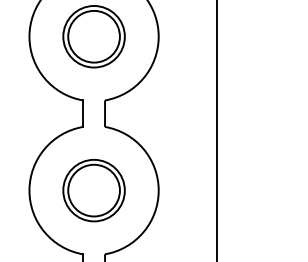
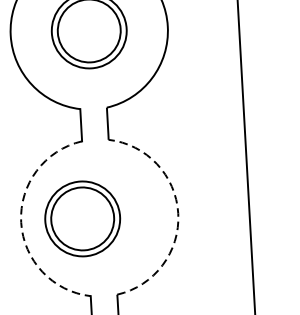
arc: (29, 190) -> (21, 222), solid -> dashed
part: (93, 190) -> (81, 218), moved
arc: (158, 190) -> (178, 213), solid -> dashed

